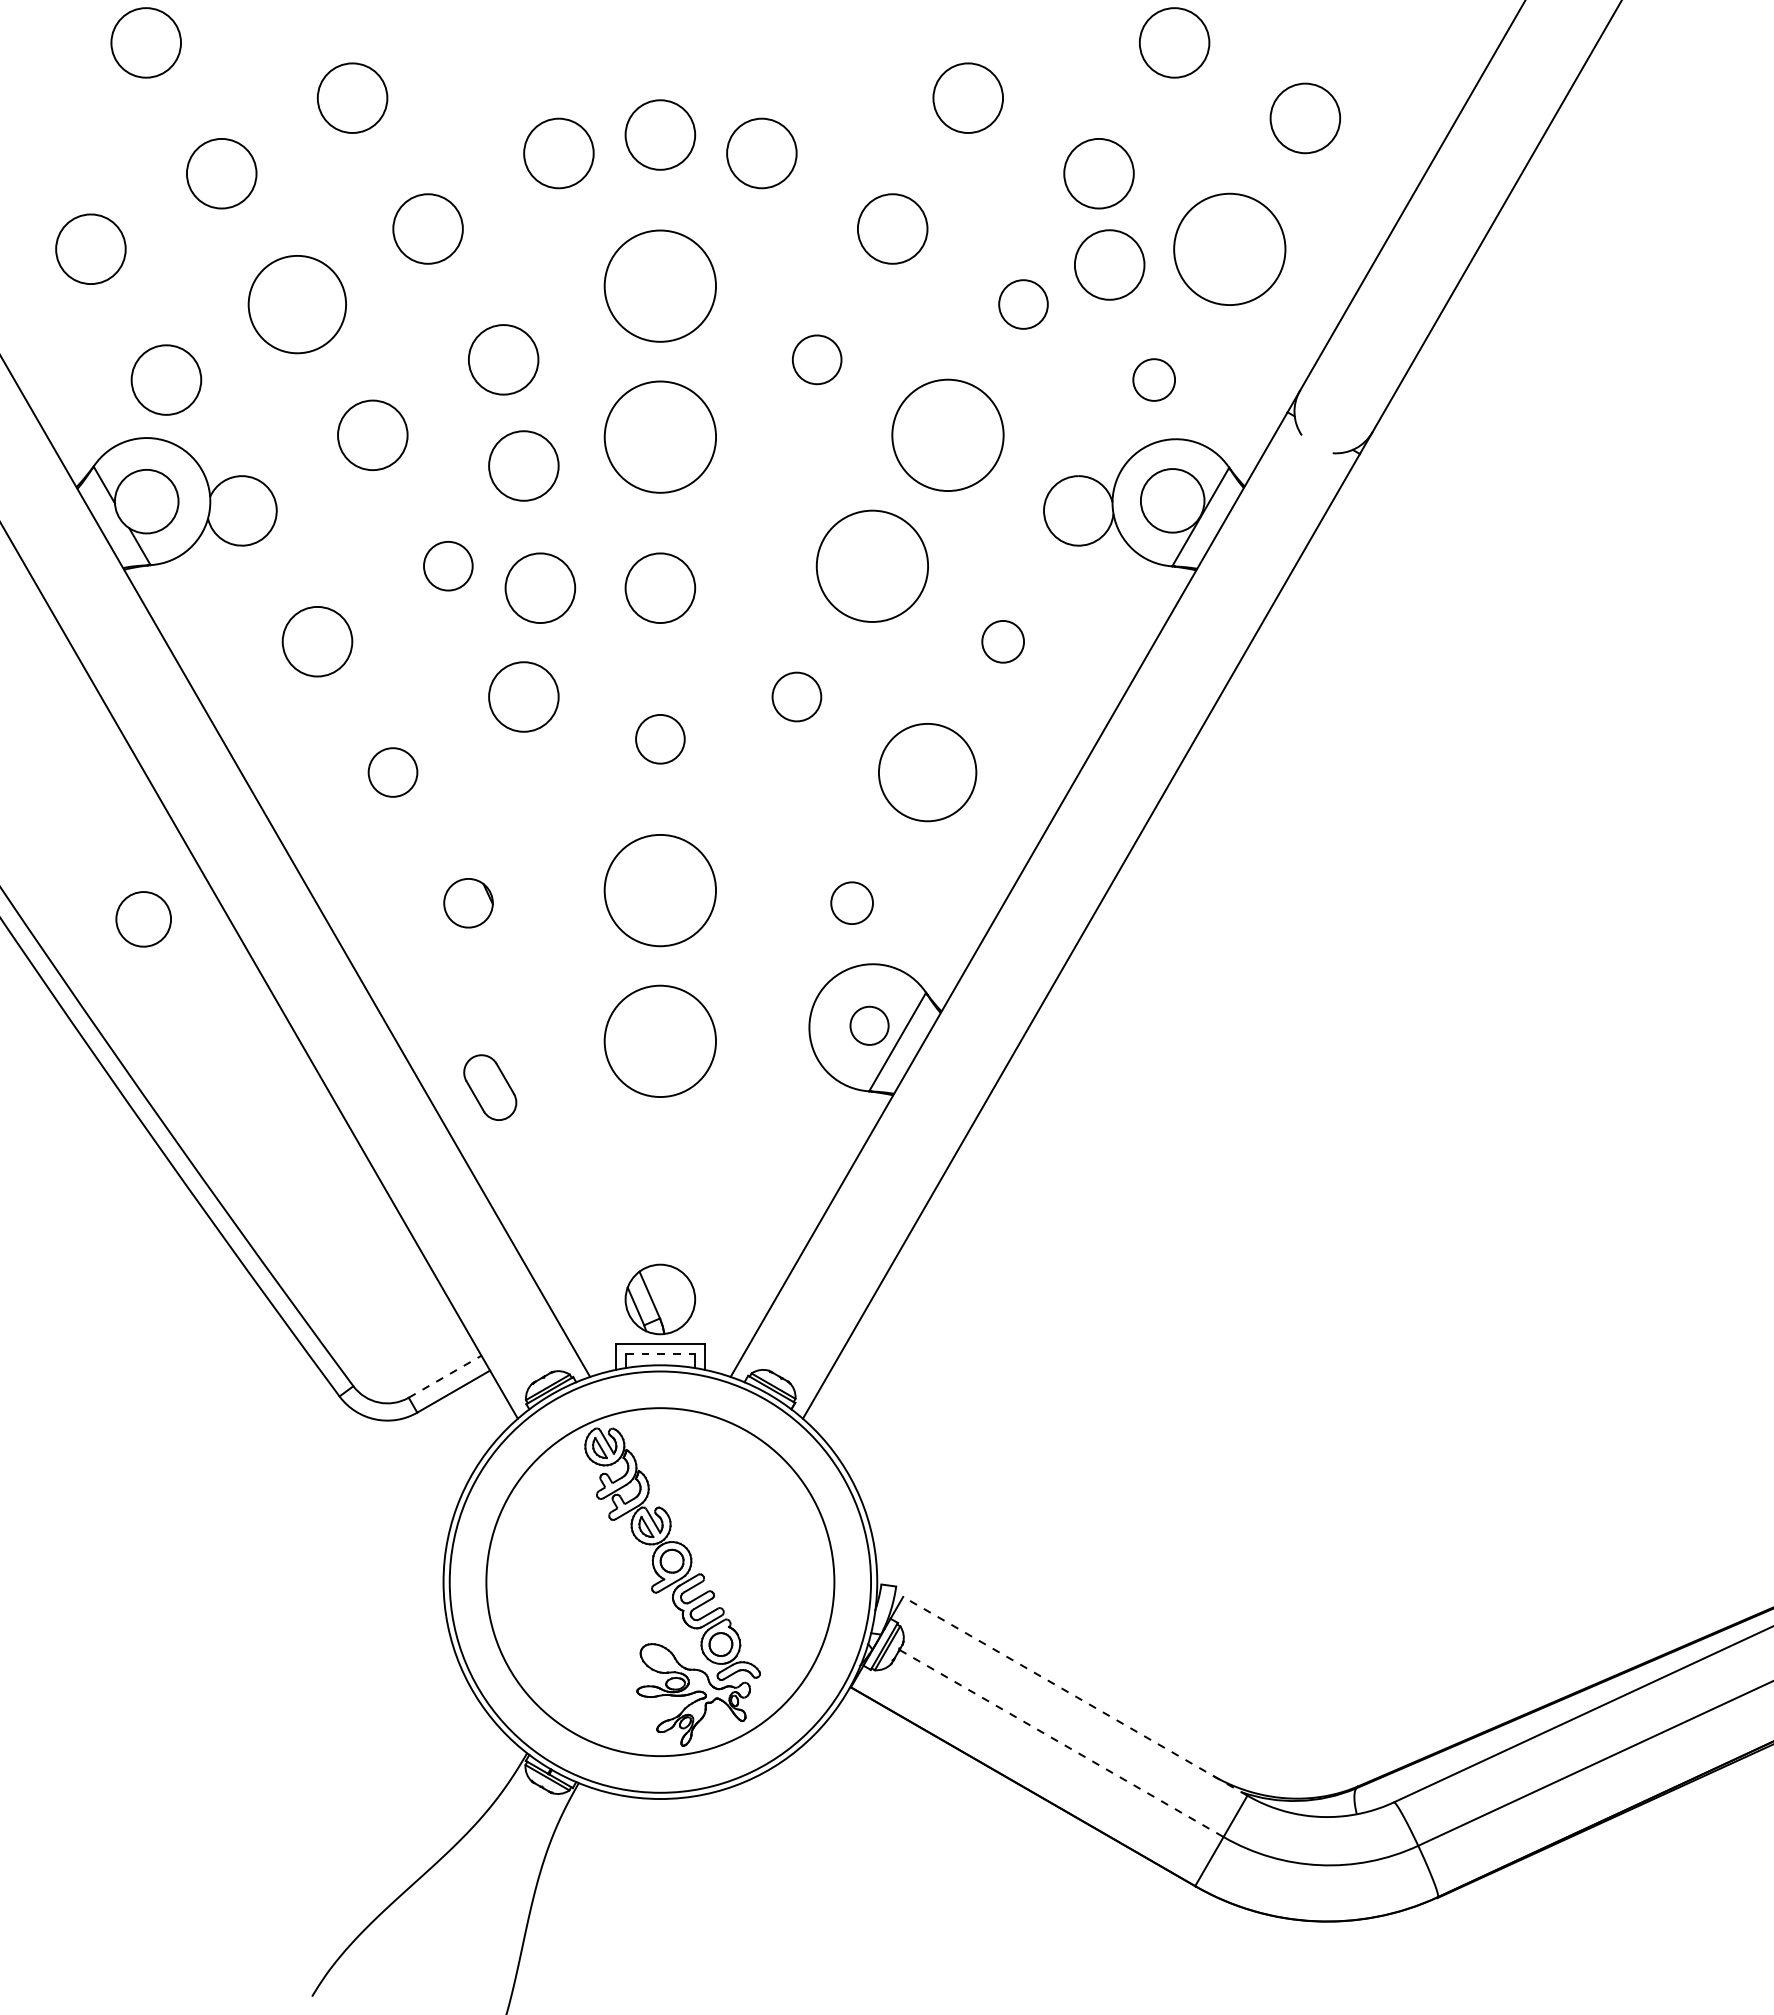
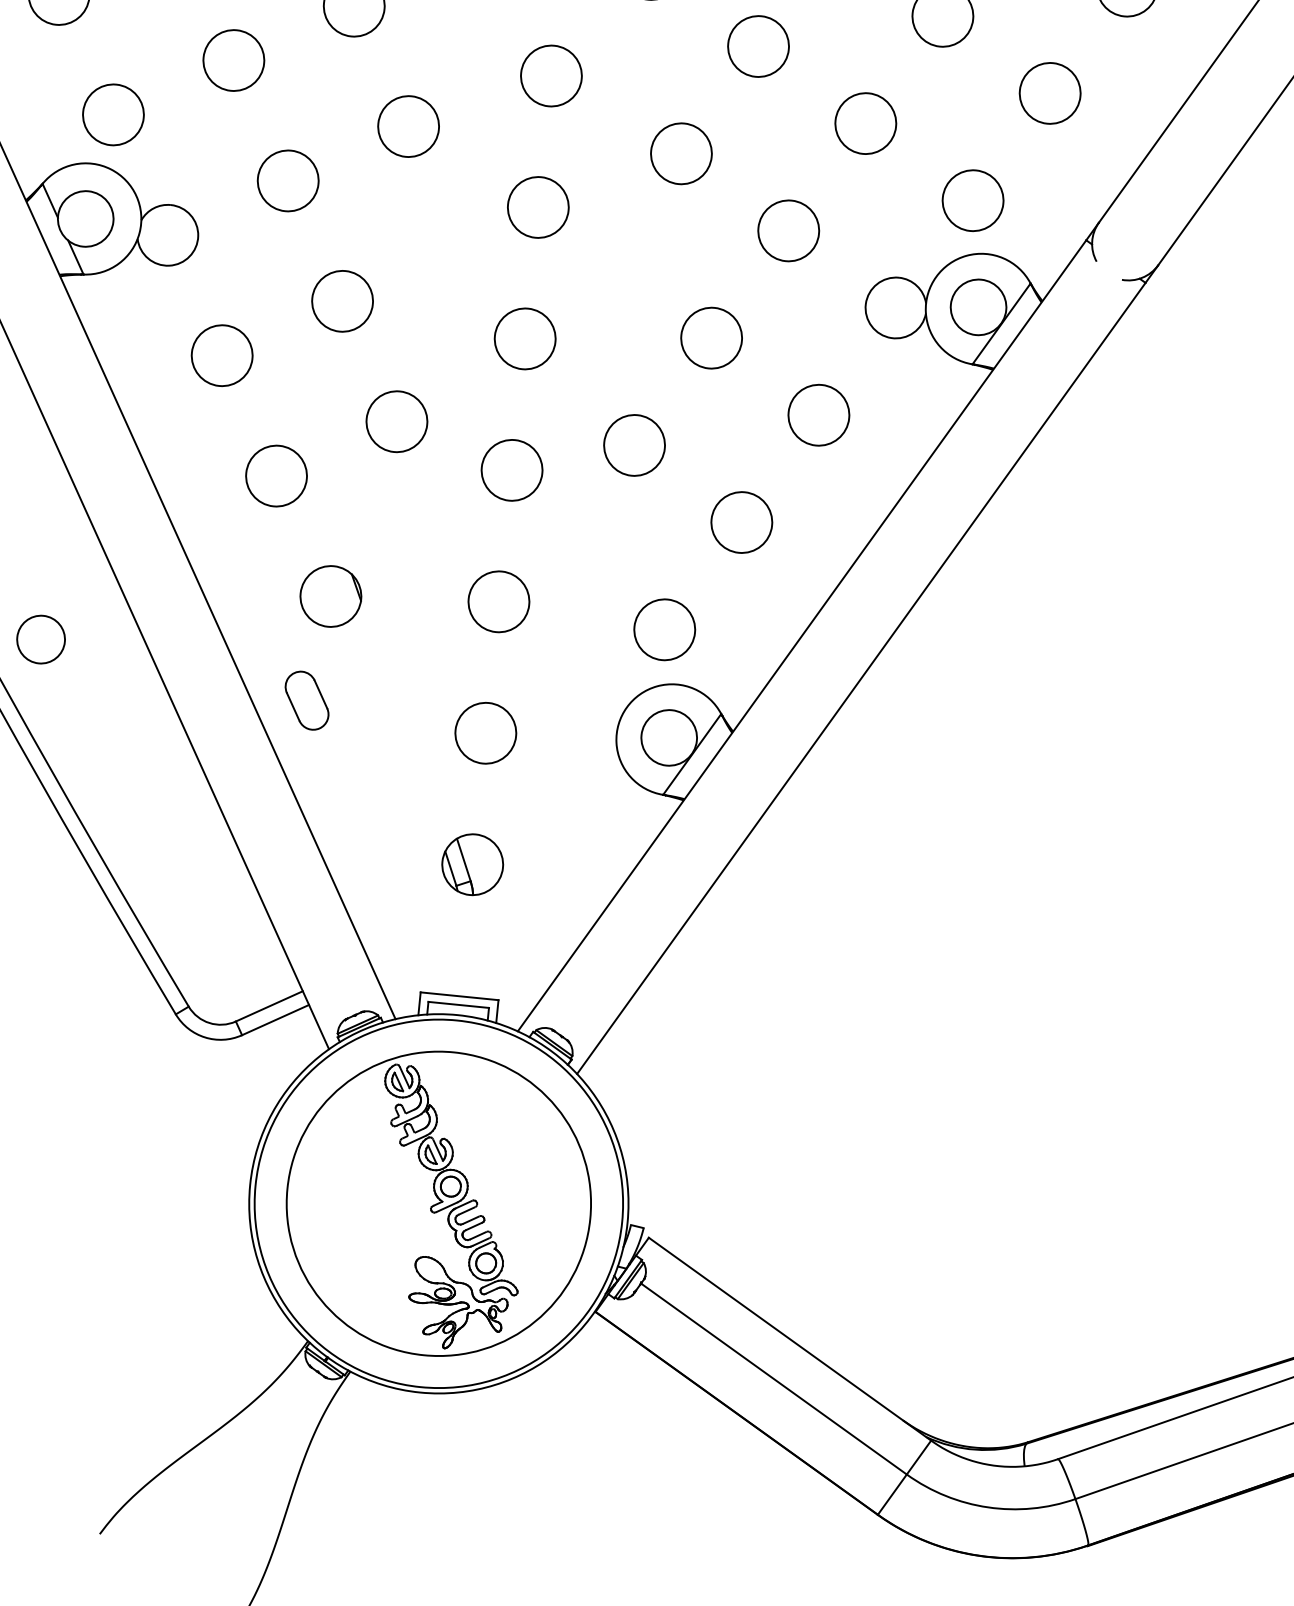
circle: (1229, 248) -> (1049, 92), size x0.62
circle: (1109, 264) -> (944, 96), removed
circle: (660, 285) -> (551, 75), size x0.62
circle: (296, 304) -> (233, 60), size x0.71
circle: (1023, 304) -> (865, 123), size x1.43
circle: (816, 359) -> (680, 153), size x1.43
circle: (1153, 379) -> (972, 200), size x1.67
circle: (947, 435) -> (788, 230), size x0.62
circle: (660, 436) -> (538, 206), size x0.62
circle: (523, 465) -> (416, 220), removed
circle: (448, 565) -> (342, 300), size x1.43
circle: (872, 565) -> (711, 337), size x0.62
circle: (540, 587) -> (420, 327), removed
circle: (1002, 641) -> (818, 414), size x1.67
circle: (796, 696) -> (634, 444), size x1.43
circle: (660, 739) -> (512, 470), size x1.43
circle: (392, 772) -> (276, 476), size x1.43
circle: (927, 772) -> (741, 522), size x0.71
circle: (660, 889) -> (499, 601), size x0.62
part: (468, 902) -> (330, 595), size x1.43
circle: (851, 902) -> (664, 629), size x1.67
circle: (143, 919) -> (40, 639), moved
circle: (869, 1025) -> (669, 737), size x1.67
circle: (660, 1041) -> (485, 733), size x0.62
part: (490, 1087) -> (307, 700), moved
part: (660, 1299) -> (472, 864), moved
line: (660, 1353) -> (458, 1004), dashed -> solid
line: (445, 1376) -> (269, 1006), dashed -> solid
line: (1075, 1696) -> (790, 1339), dashed -> solid
line: (1062, 1743) -> (774, 1379), dashed -> solid

